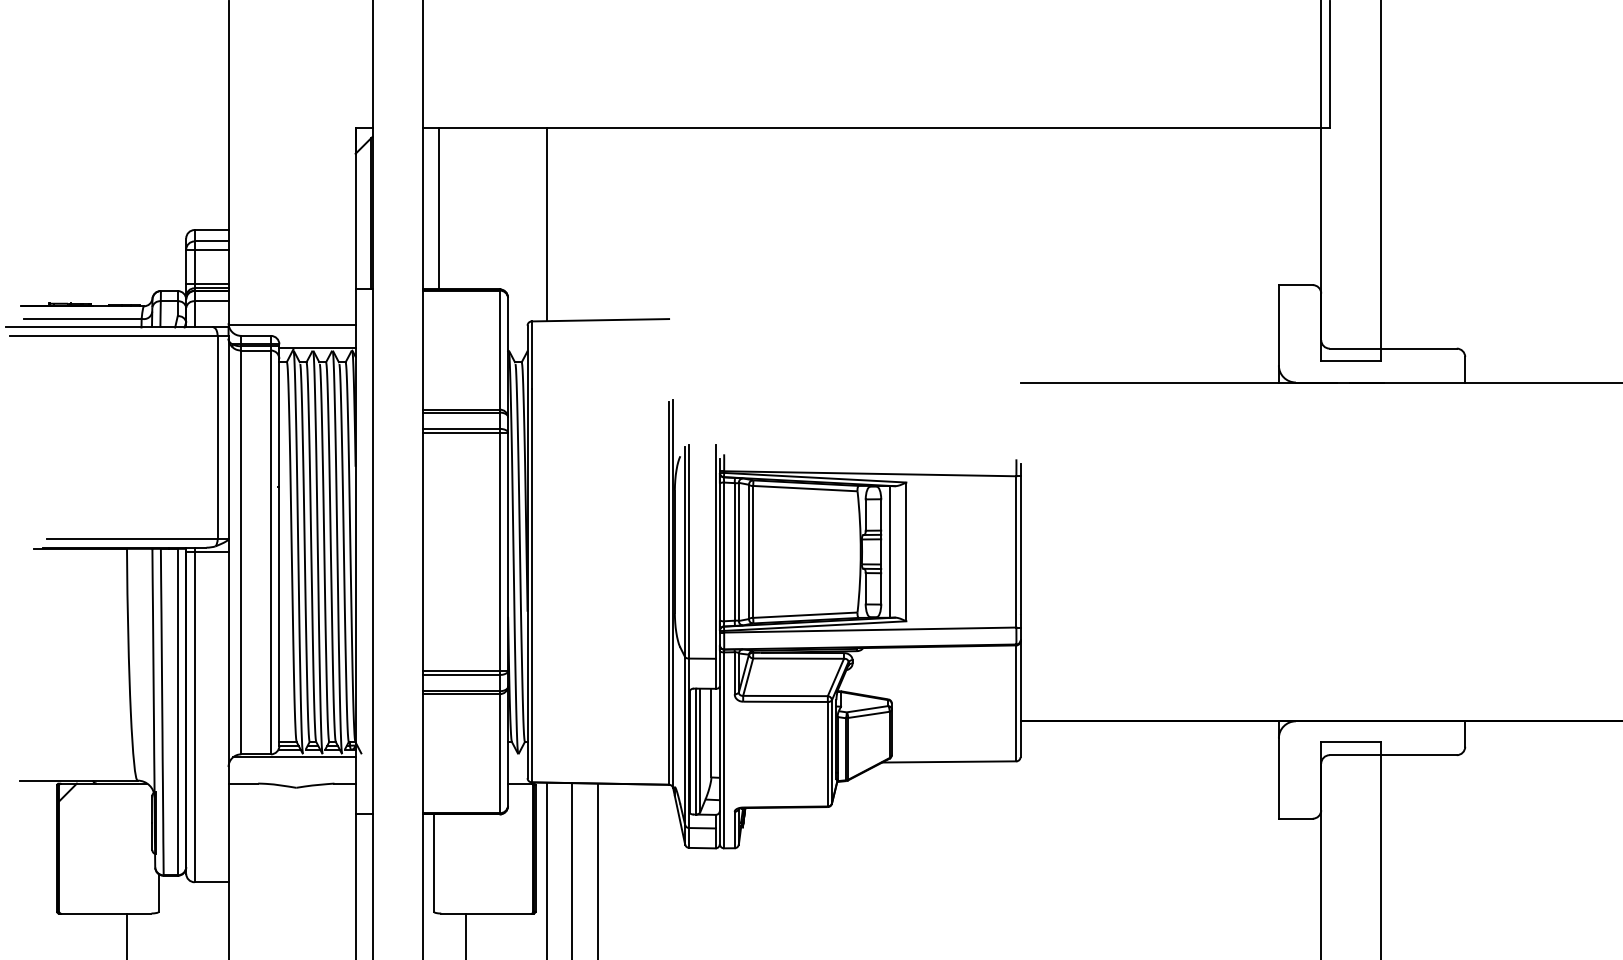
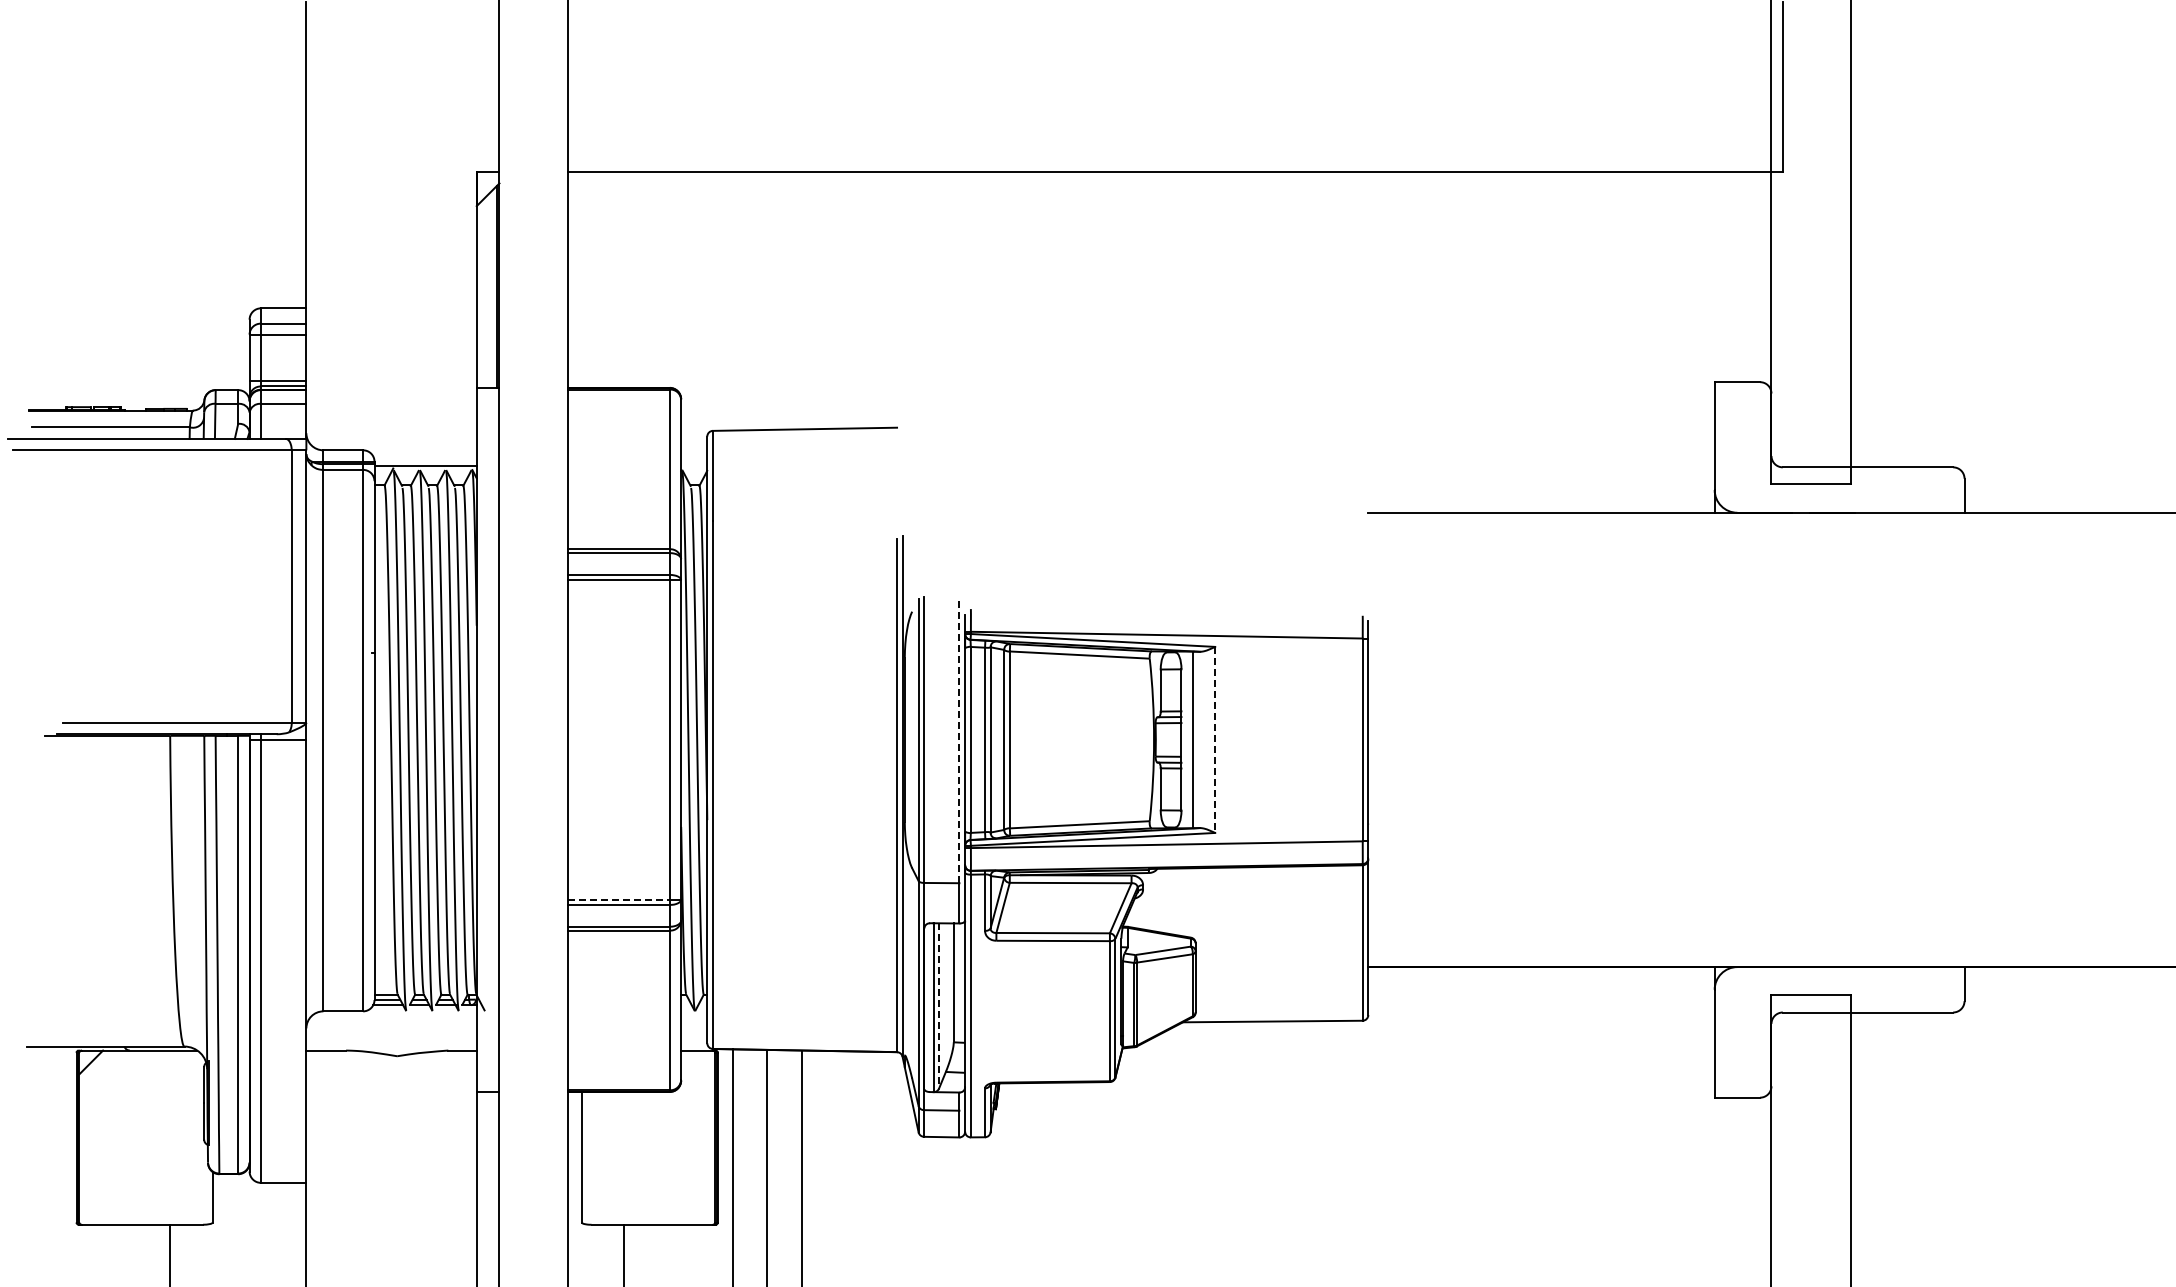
line: (438, 208) -> (588, 279), removed
line: (547, 224) -> (733, 301), removed
line: (292, 325) -> (391, 436), removed
line: (715, 551) -> (959, 739), solid -> dashed
line: (906, 552) -> (1215, 740), solid -> dashed
line: (462, 670) -> (619, 899), solid -> dashed
line: (700, 750) -> (938, 1006), solid -> dashed
line: (294, 757) -> (394, 1015), removed

